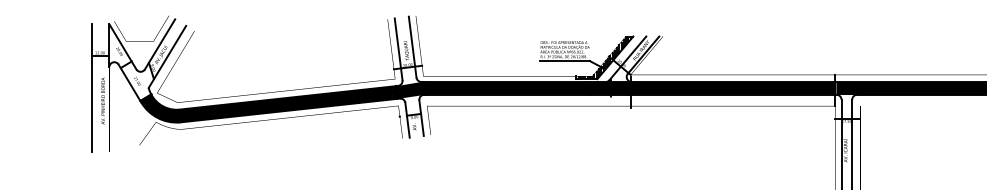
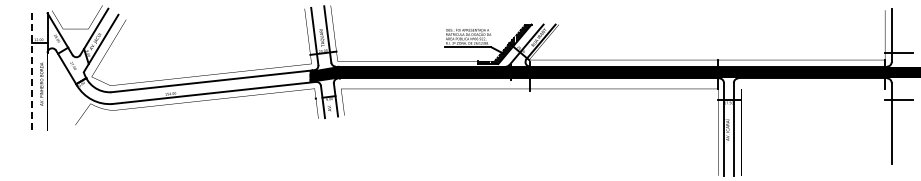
line: (92, 88) -> (31, 72), solid -> dashed
fill: (266, 104) -> (192, 87), removed

